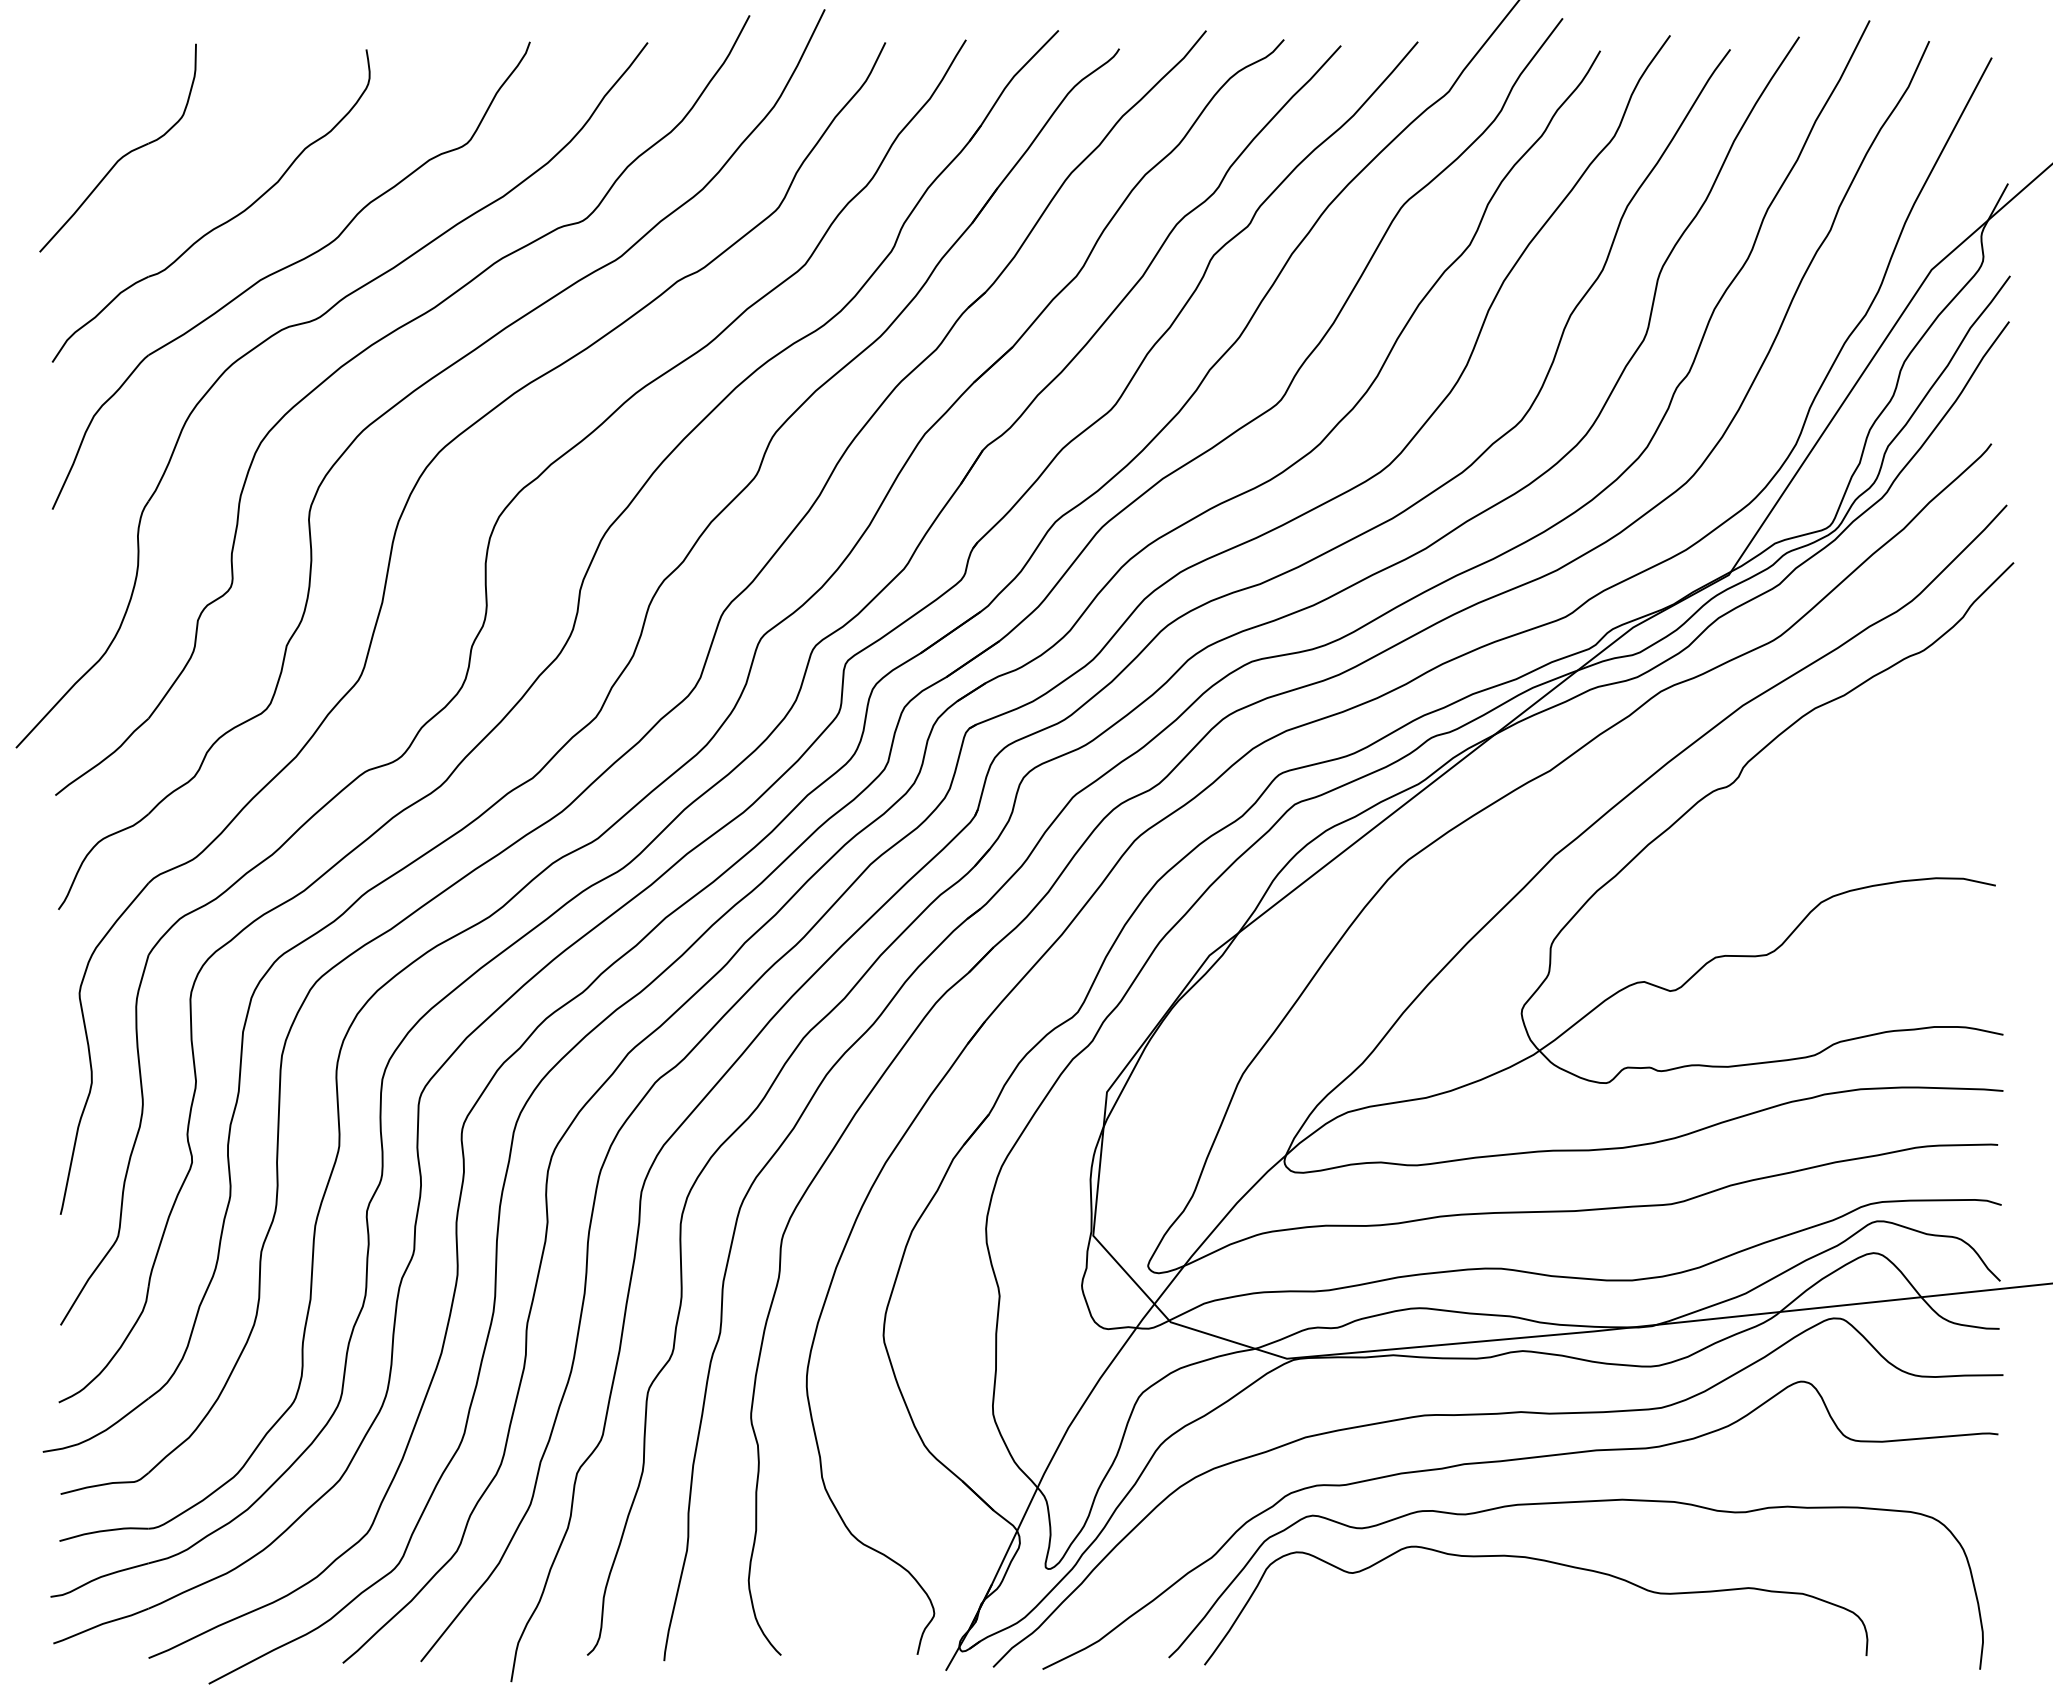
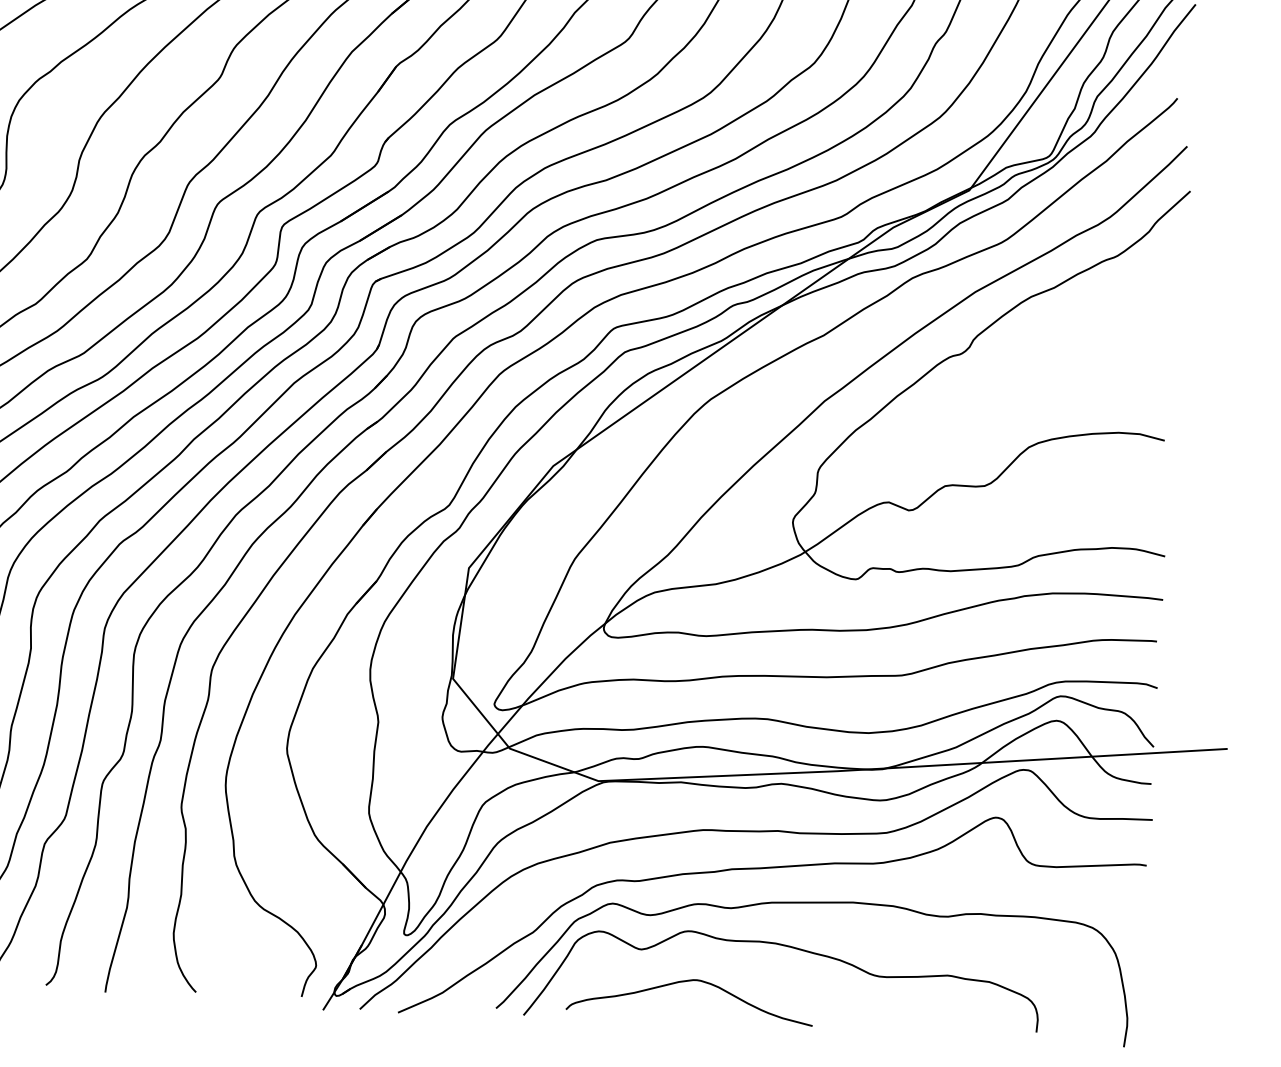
curve: (1416, 1611) -> (689, 981), added

